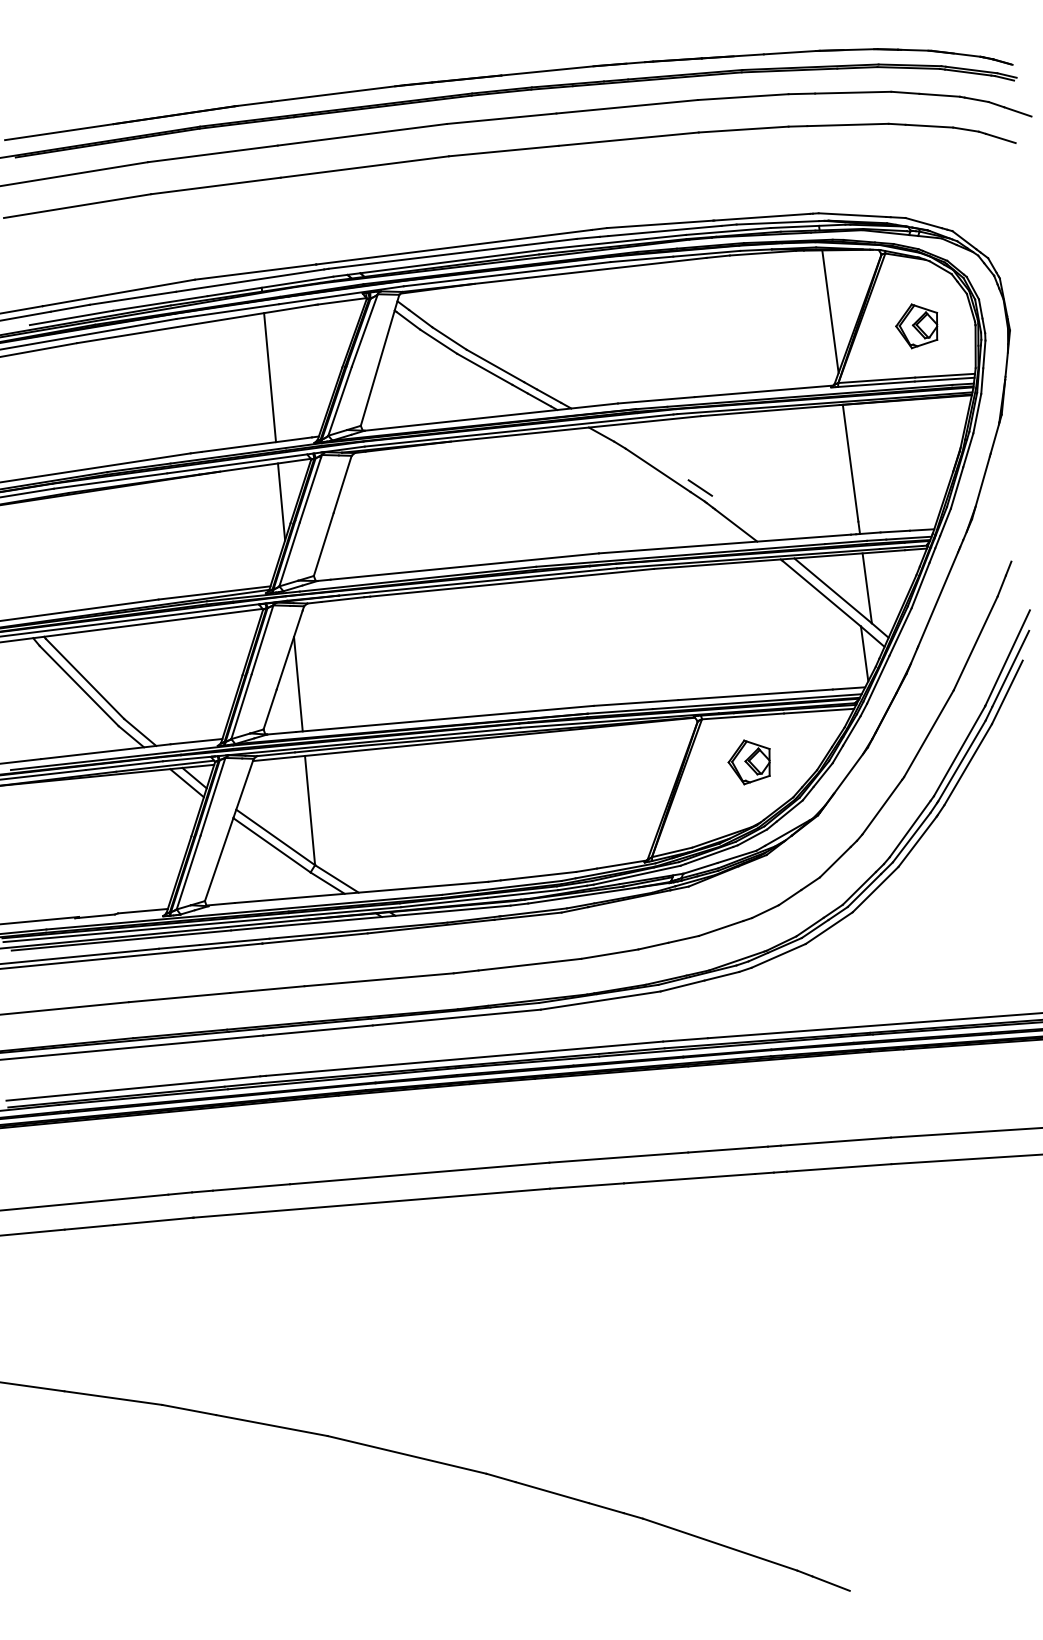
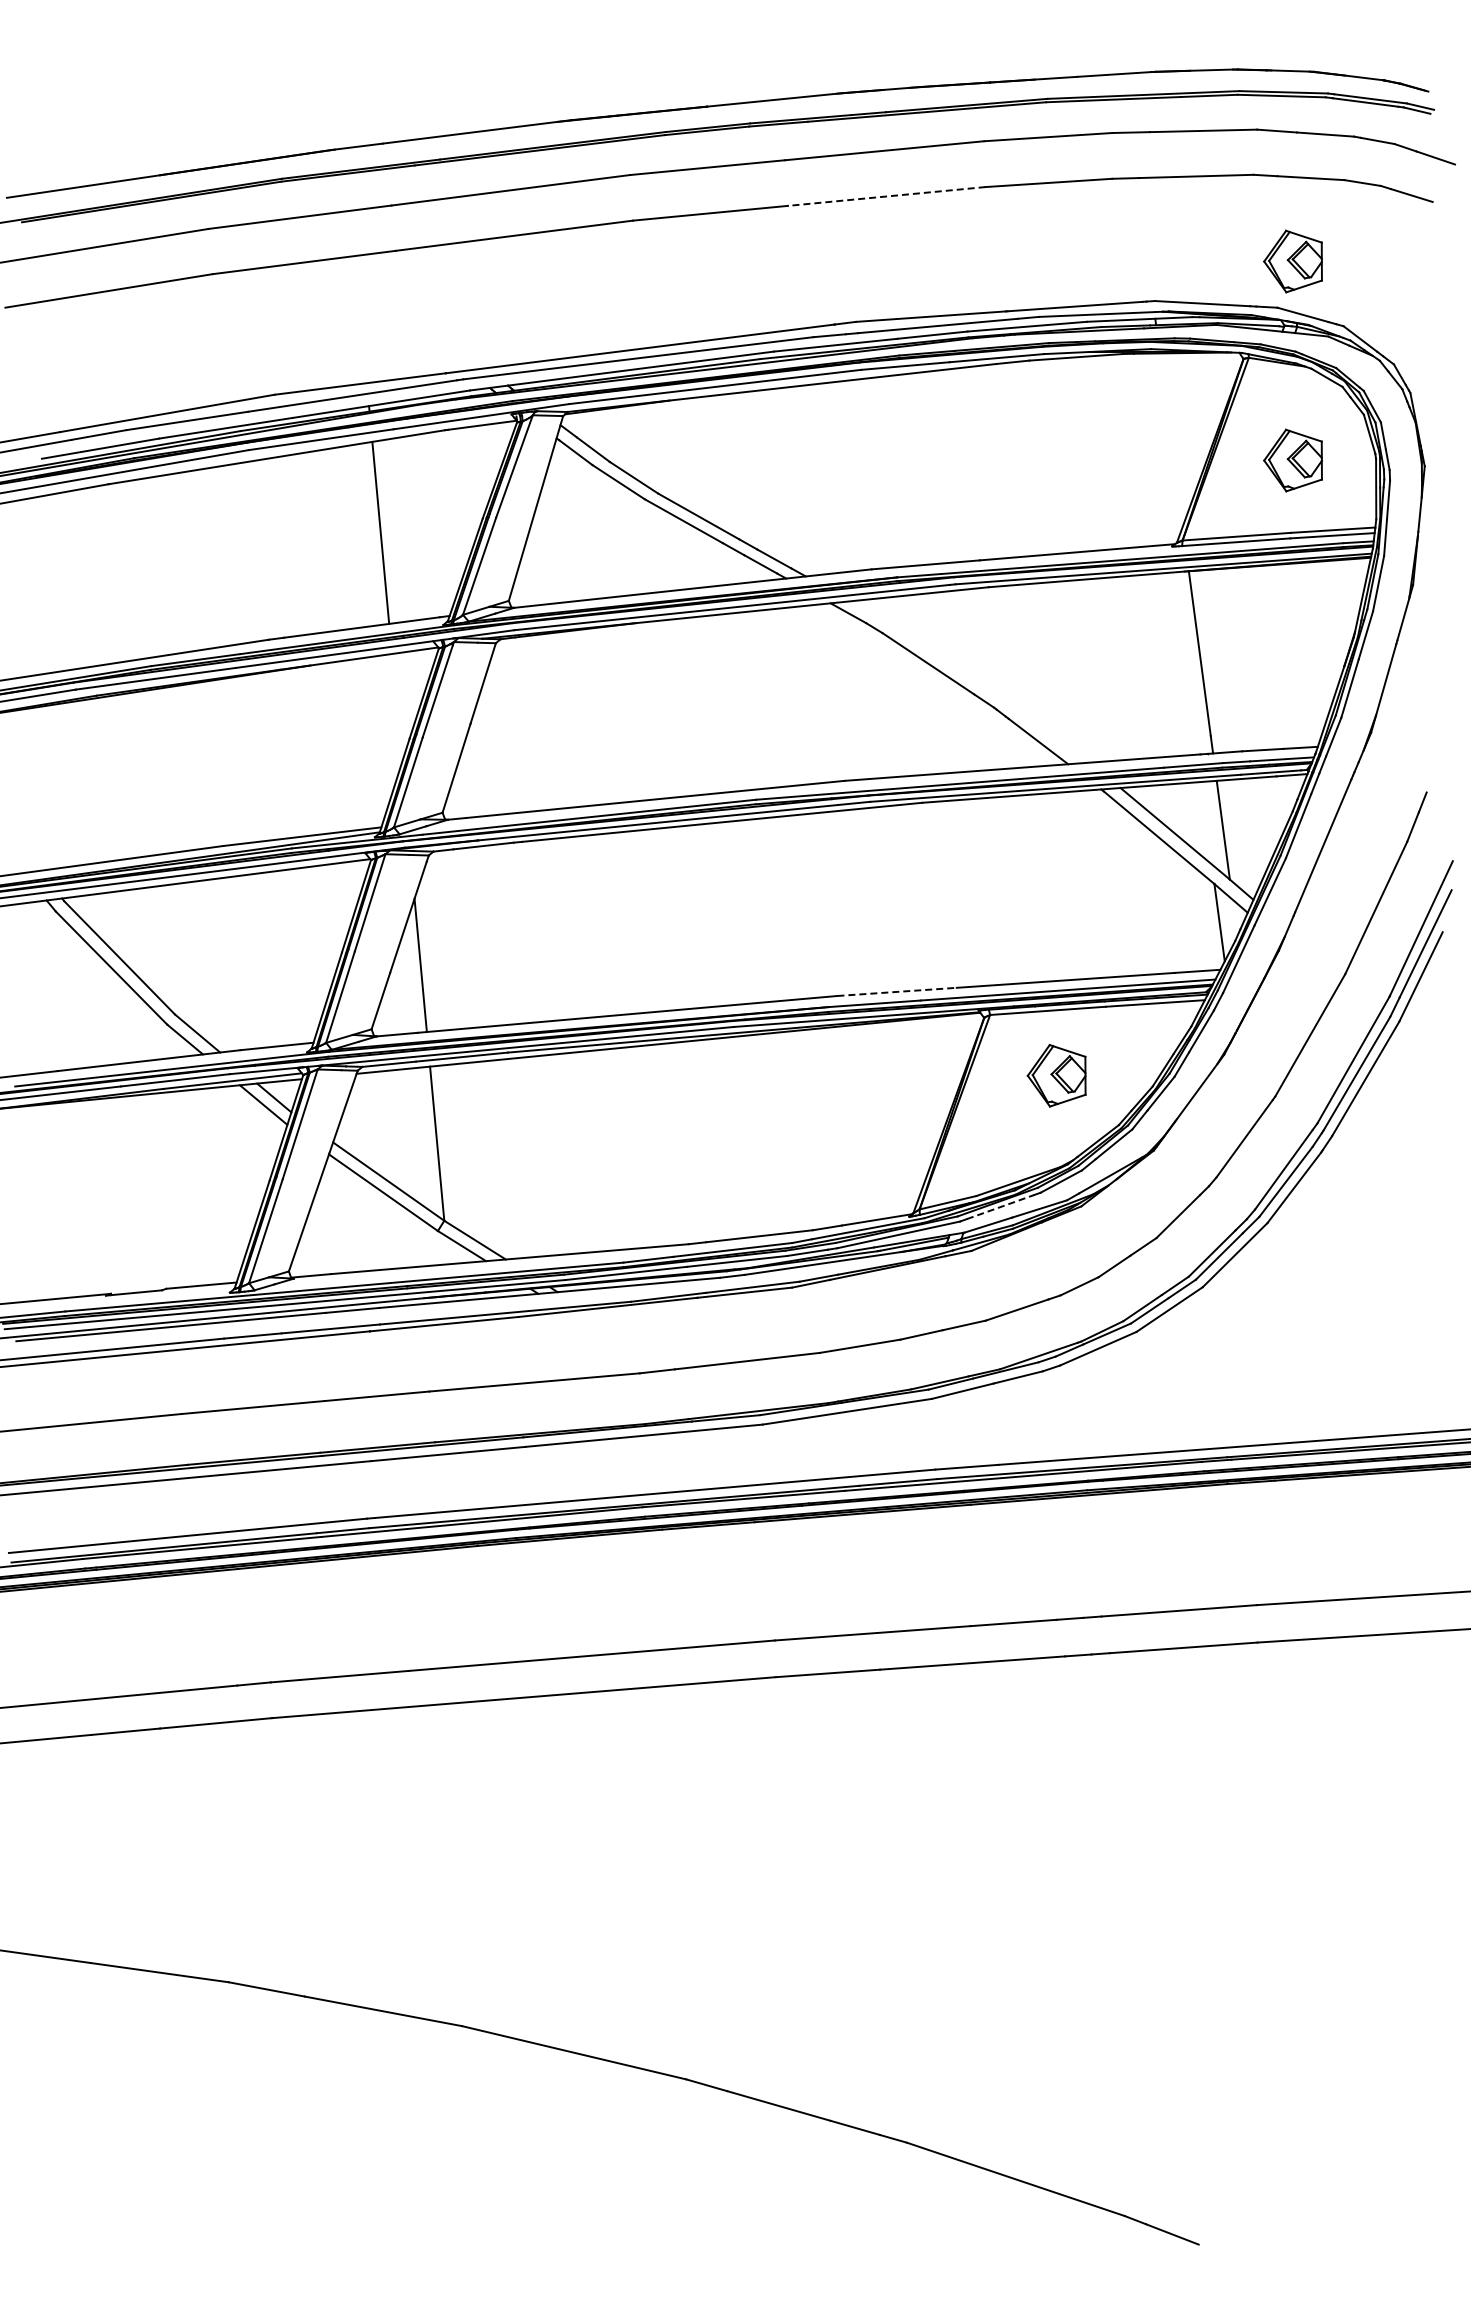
line: (628, 139) -> (886, 196), solid -> dashed
part: (916, 185) -> (1292, 261), added
line: (829, 311) -> (1170, 439), removed
line: (700, 487) -> (987, 688), removed
line: (281, 502) -> (396, 708), removed
line: (636, 702) -> (897, 991), solid -> dashed
line: (709, 855) -> (1000, 1207), solid -> dashed

